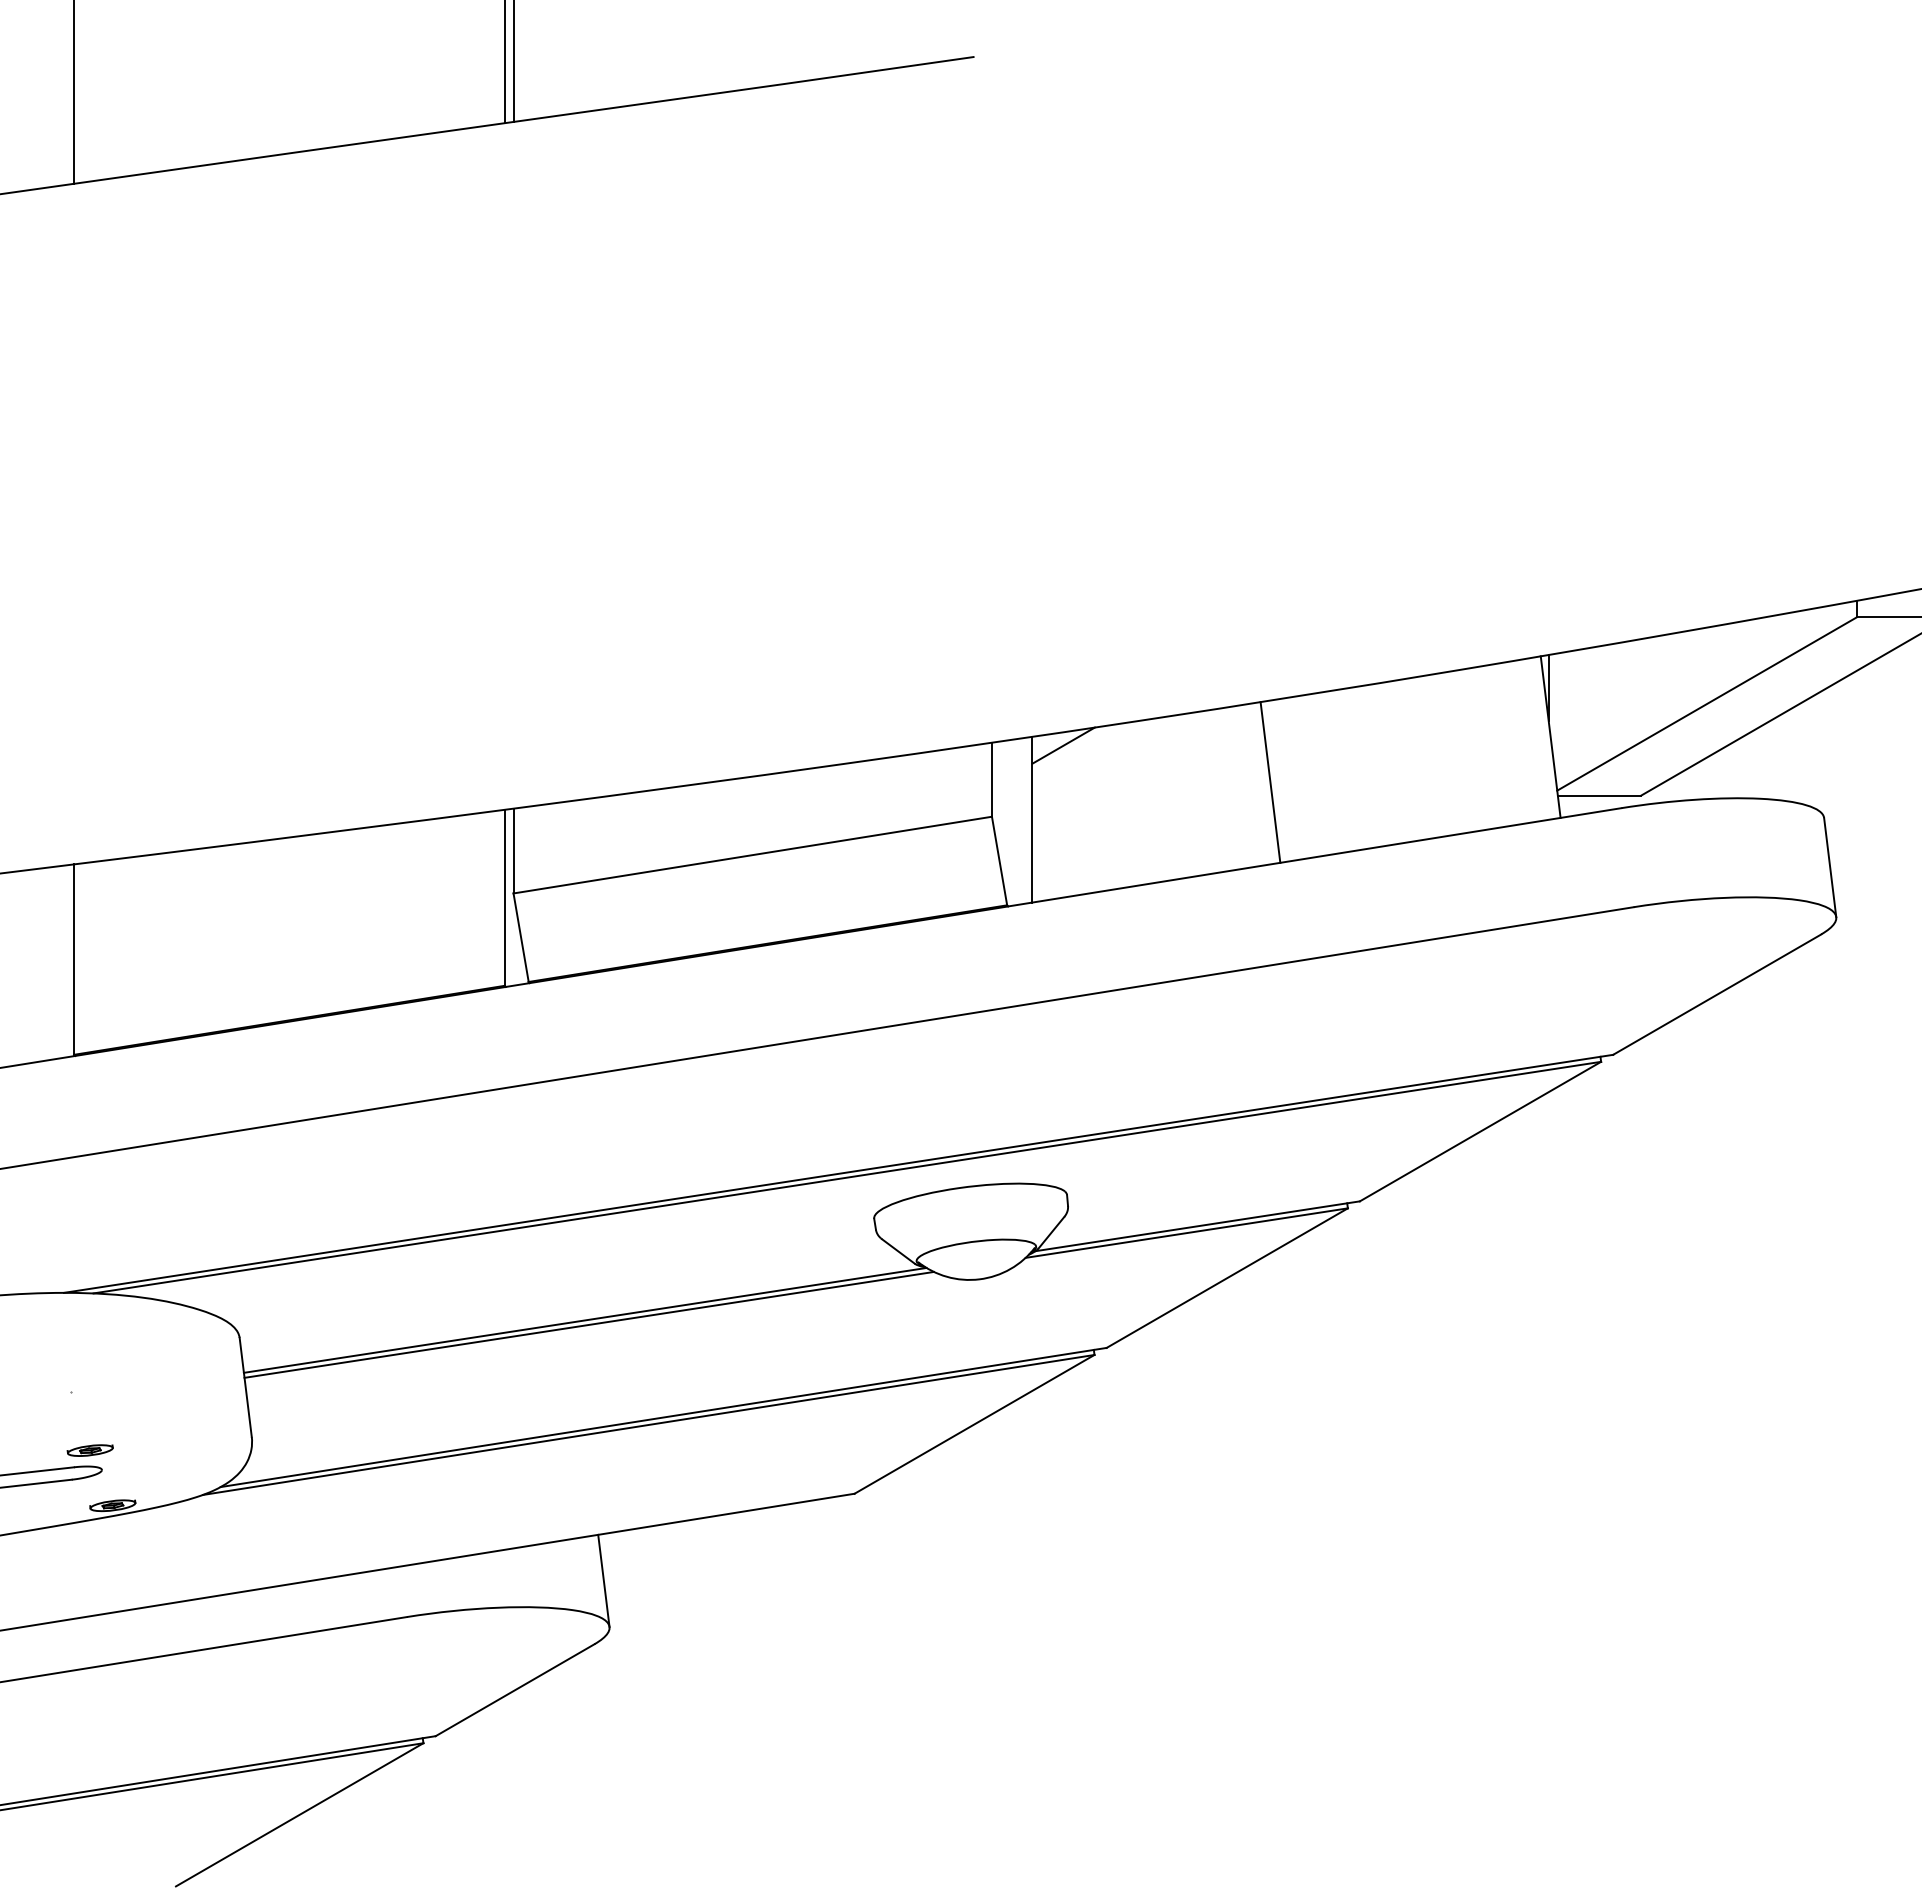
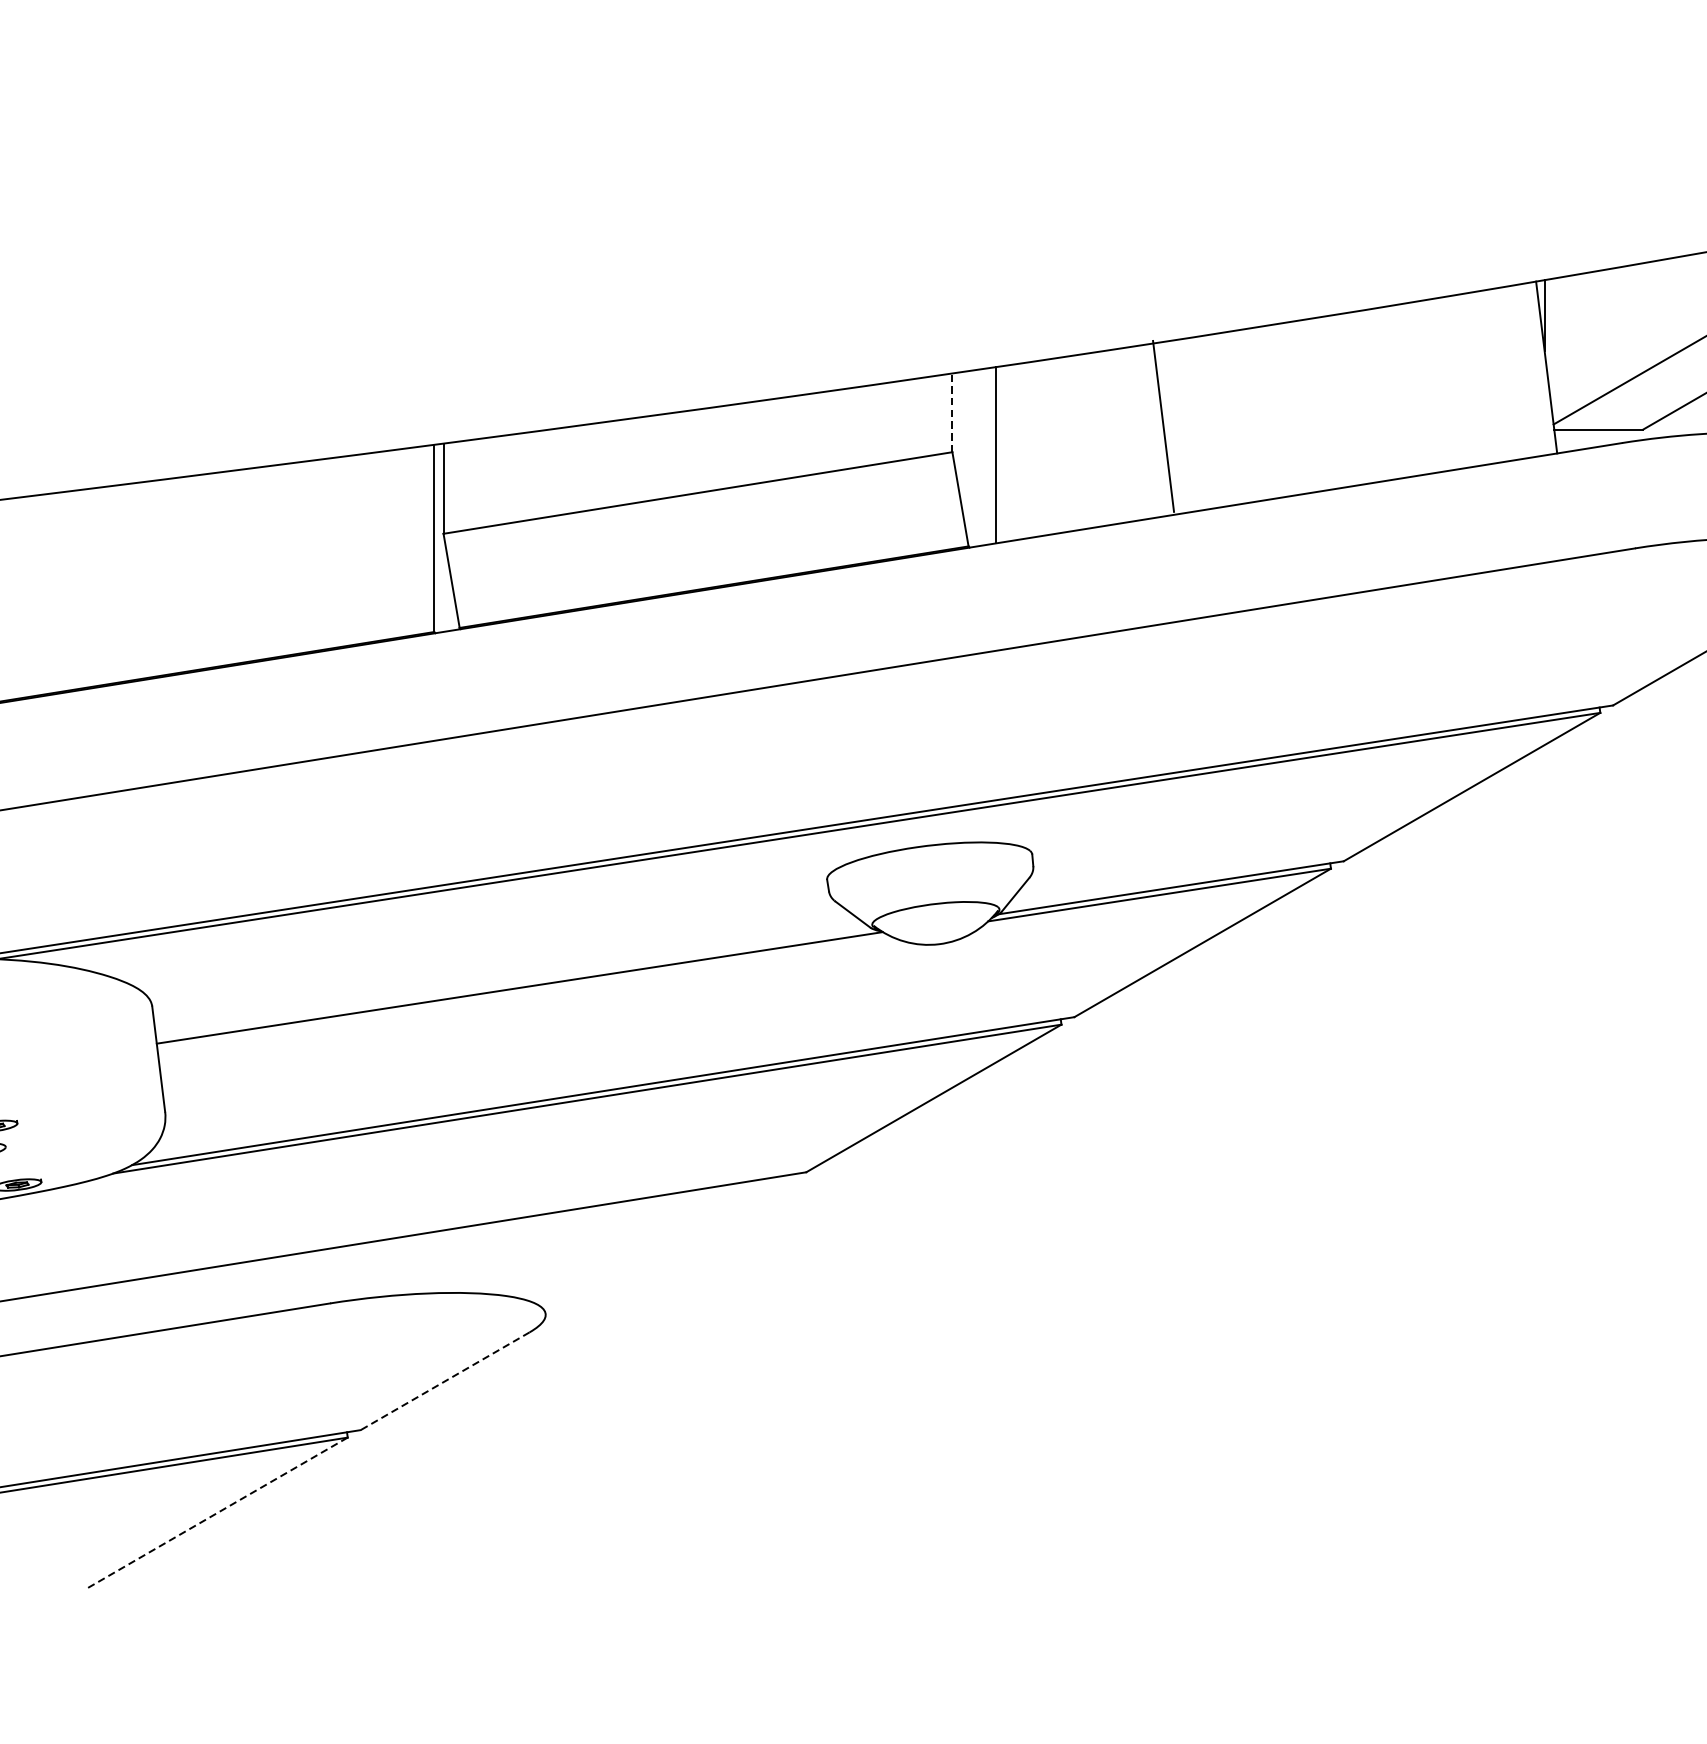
line: (1063, 745) -> (1028, 376), removed
line: (991, 779) -> (951, 412), solid -> dashed
line: (1270, 782) -> (1163, 426), moved
line: (588, 1324) -> (523, 992), removed
line: (603, 1580) -> (539, 1264), removed
line: (515, 1690) -> (445, 1381), solid -> dashed
line: (299, 1814) -> (215, 1513), solid -> dashed

